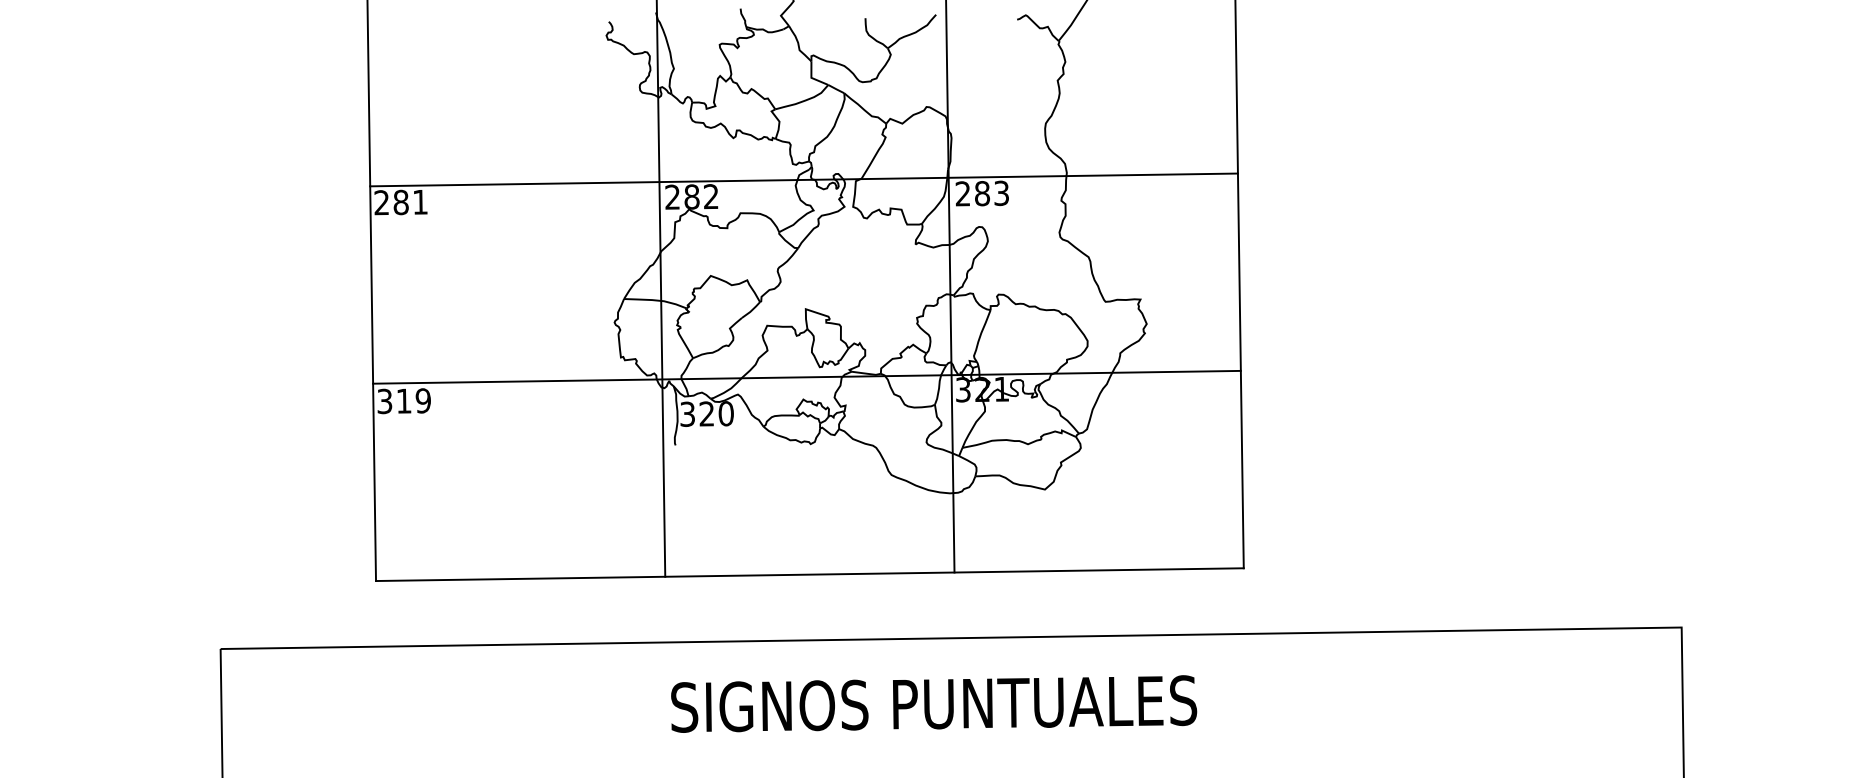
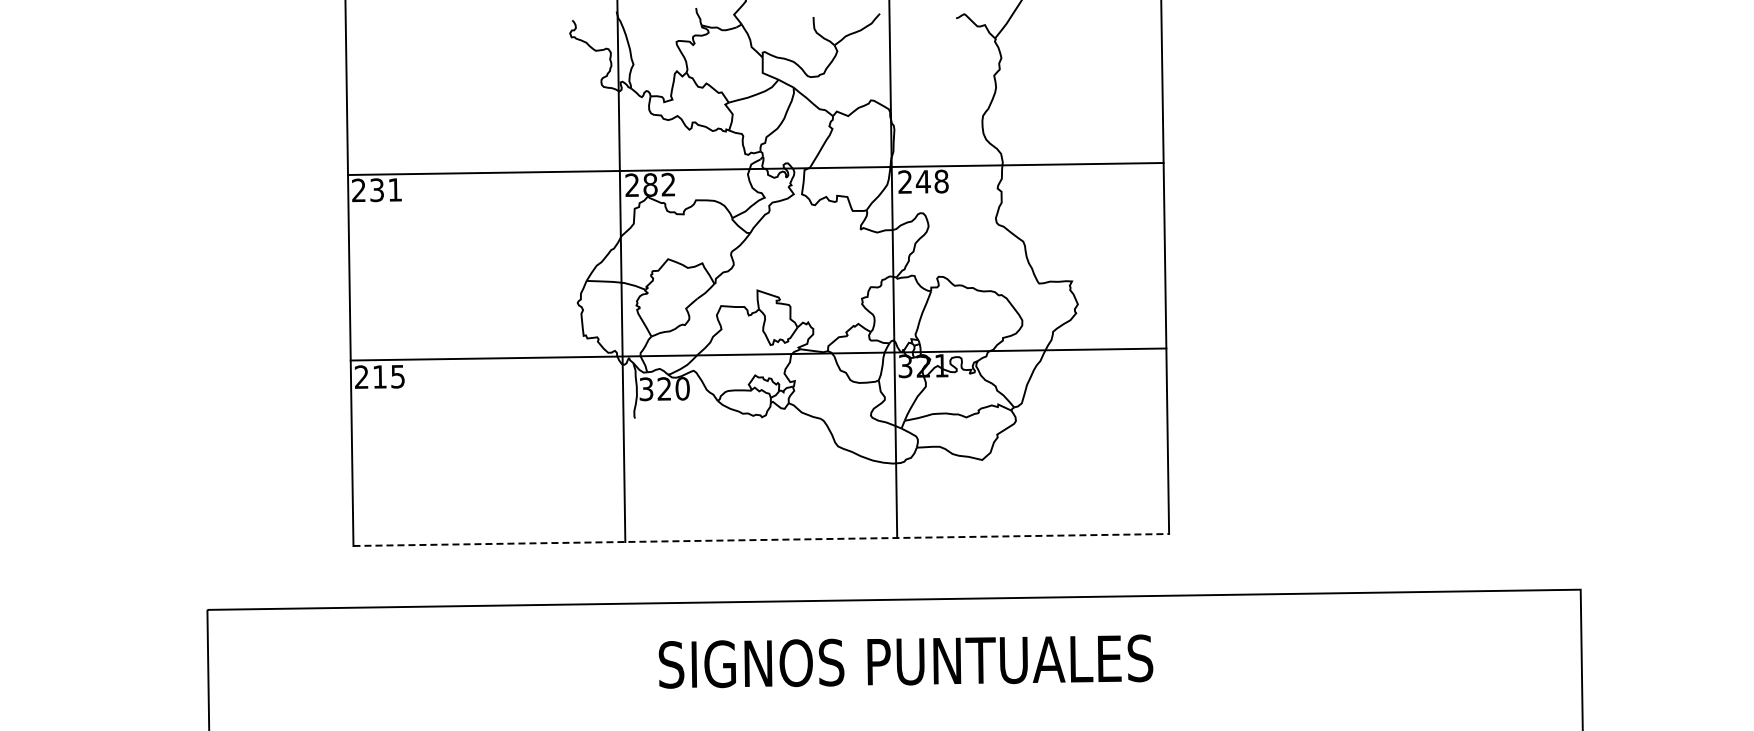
text: (990, 193) -> (931, 181), 283 -> 248
text: (401, 202) -> (377, 190), 281 -> 231
text: (403, 400) -> (379, 376), 319 -> 215
line: (810, 575) -> (761, 540), solid -> dashed
text: (933, 703) -> (905, 661), moved

